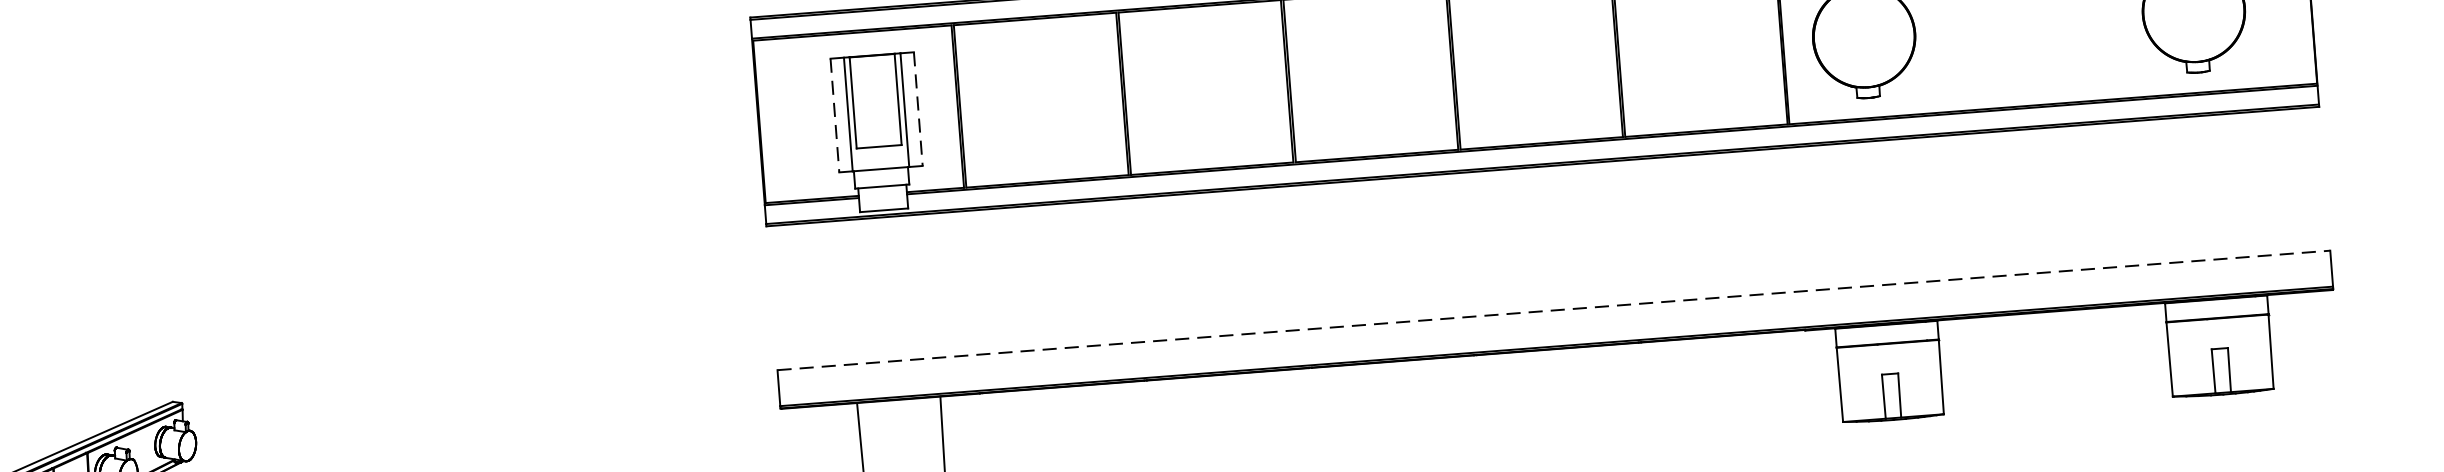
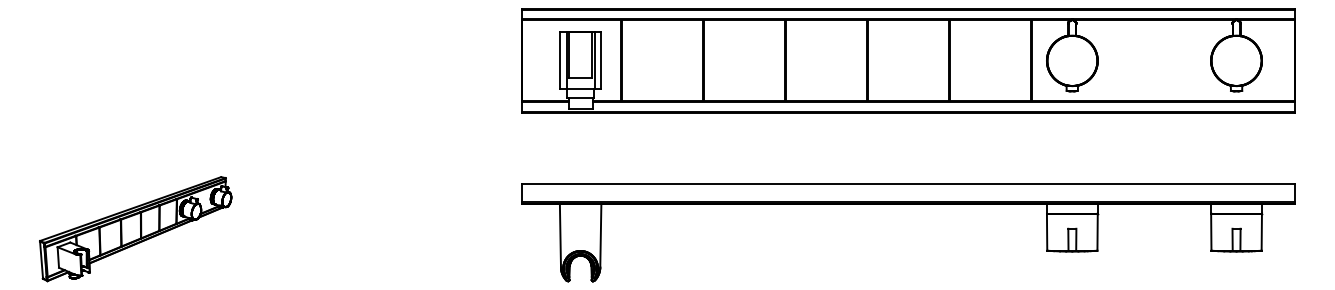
line: (918, 110) -> (601, 61), dashed -> solid
line: (834, 117) -> (559, 61), dashed -> solid
line: (1554, 310) -> (908, 184), dashed -> solid

